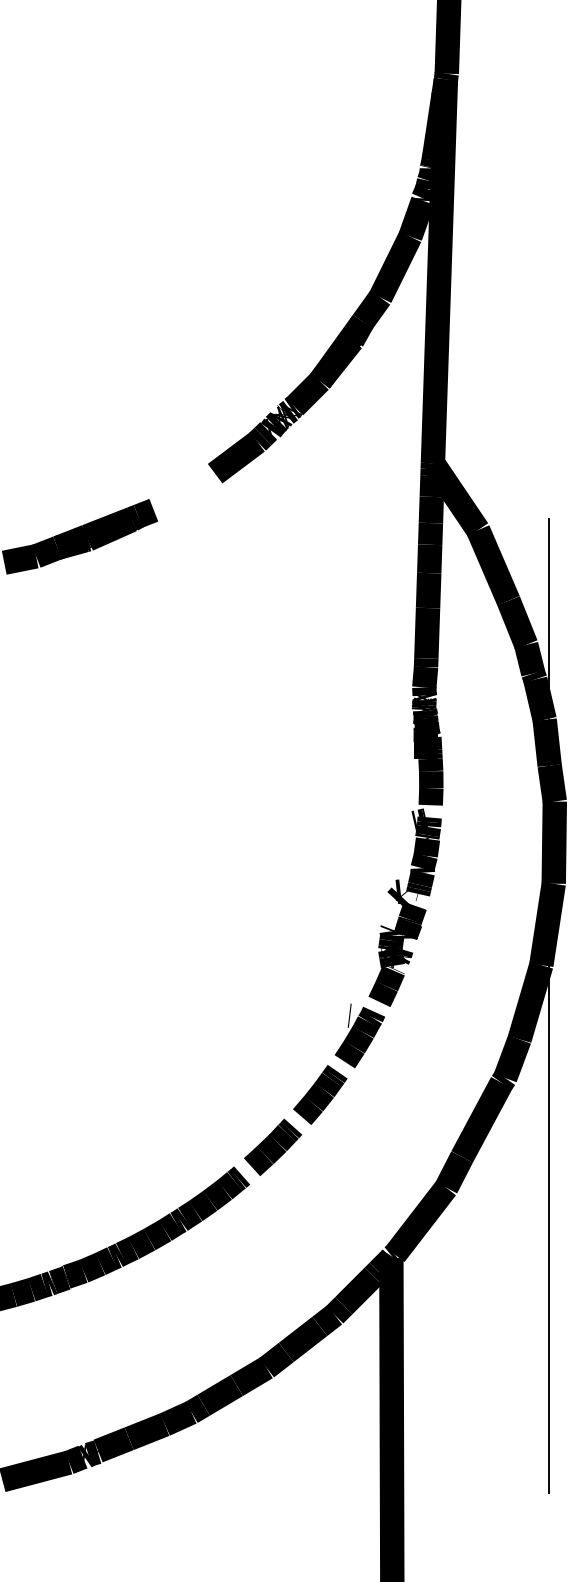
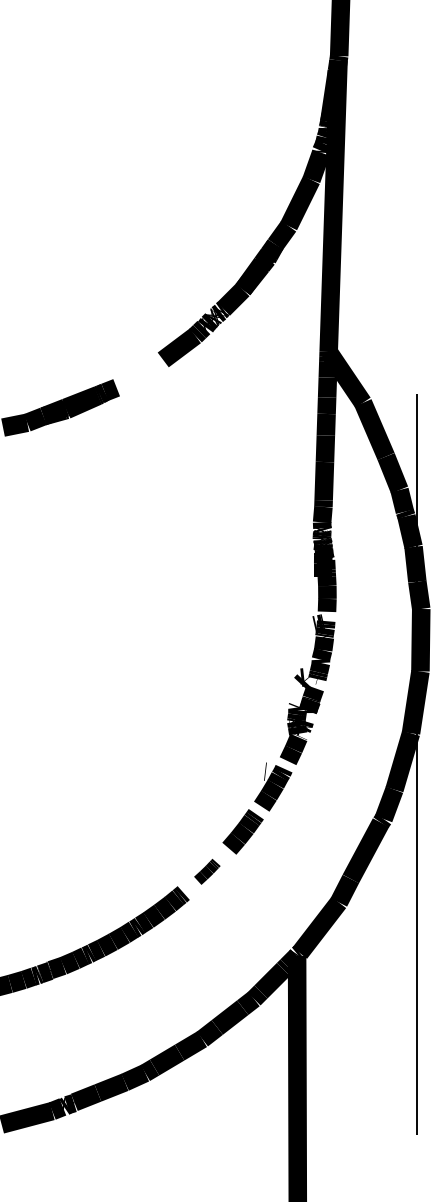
part: (273, 1147) -> (207, 871), size x0.6

